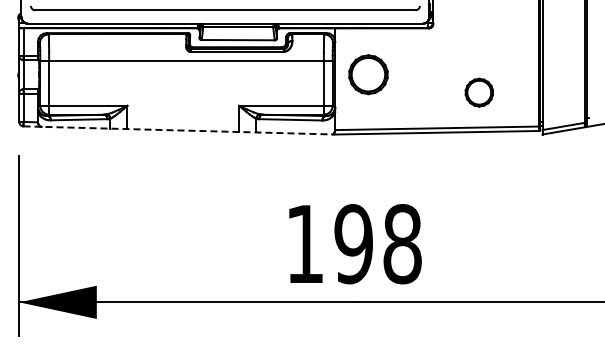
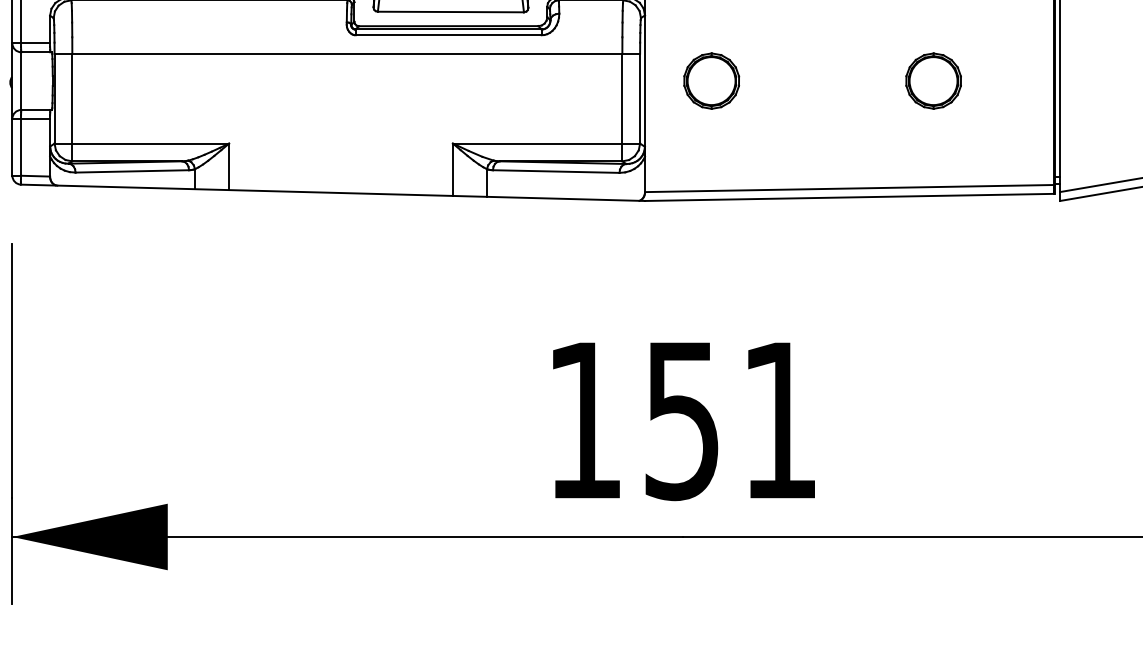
part: (368, 74) -> (711, 80), size x0.71
part: (478, 92) -> (931, 80), moved
line: (179, 130) -> (333, 192), dashed -> solid
text: (377, 244) -> (729, 421), 198 -> 151

